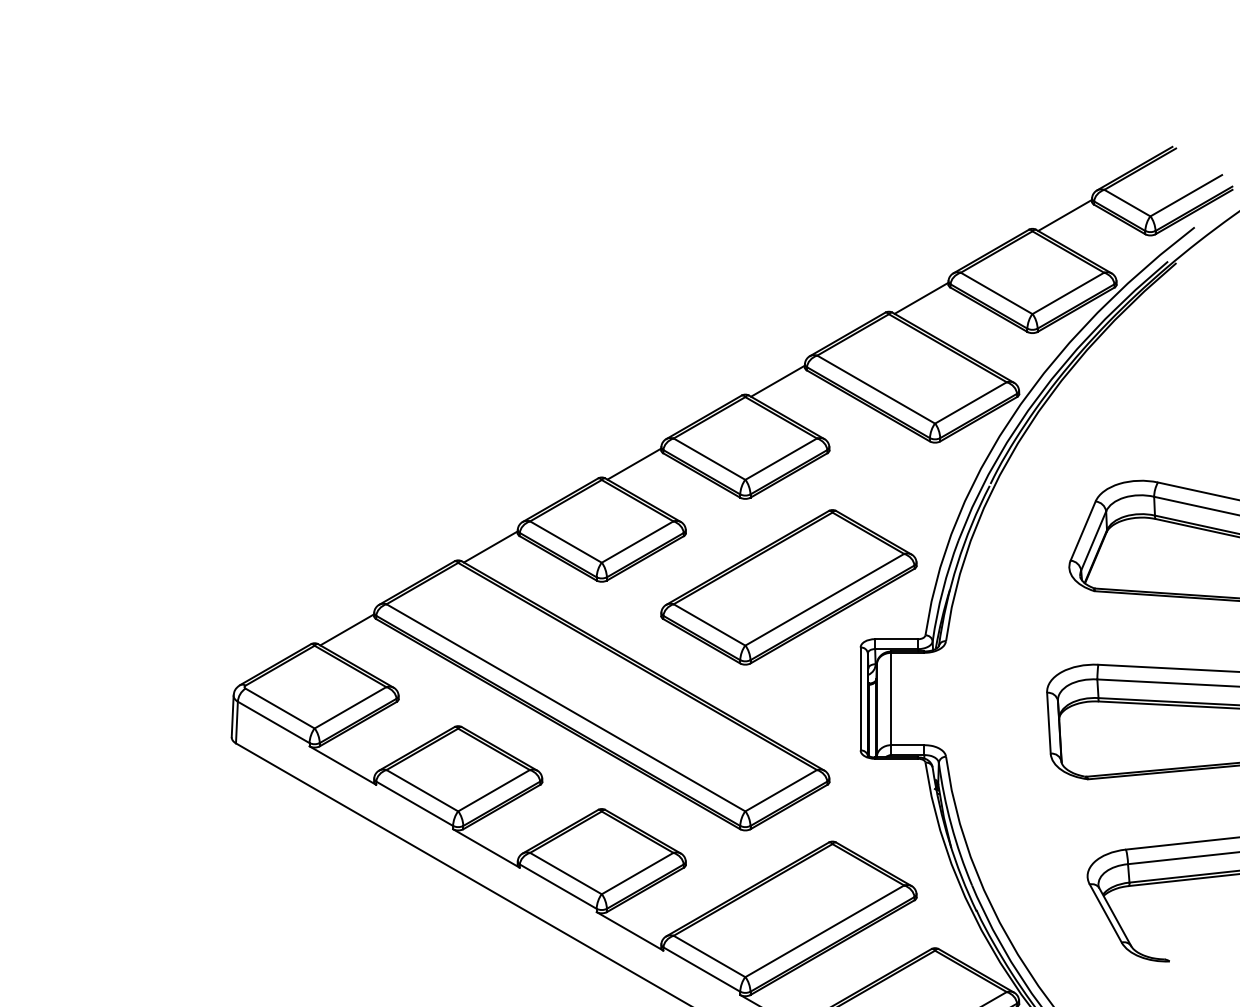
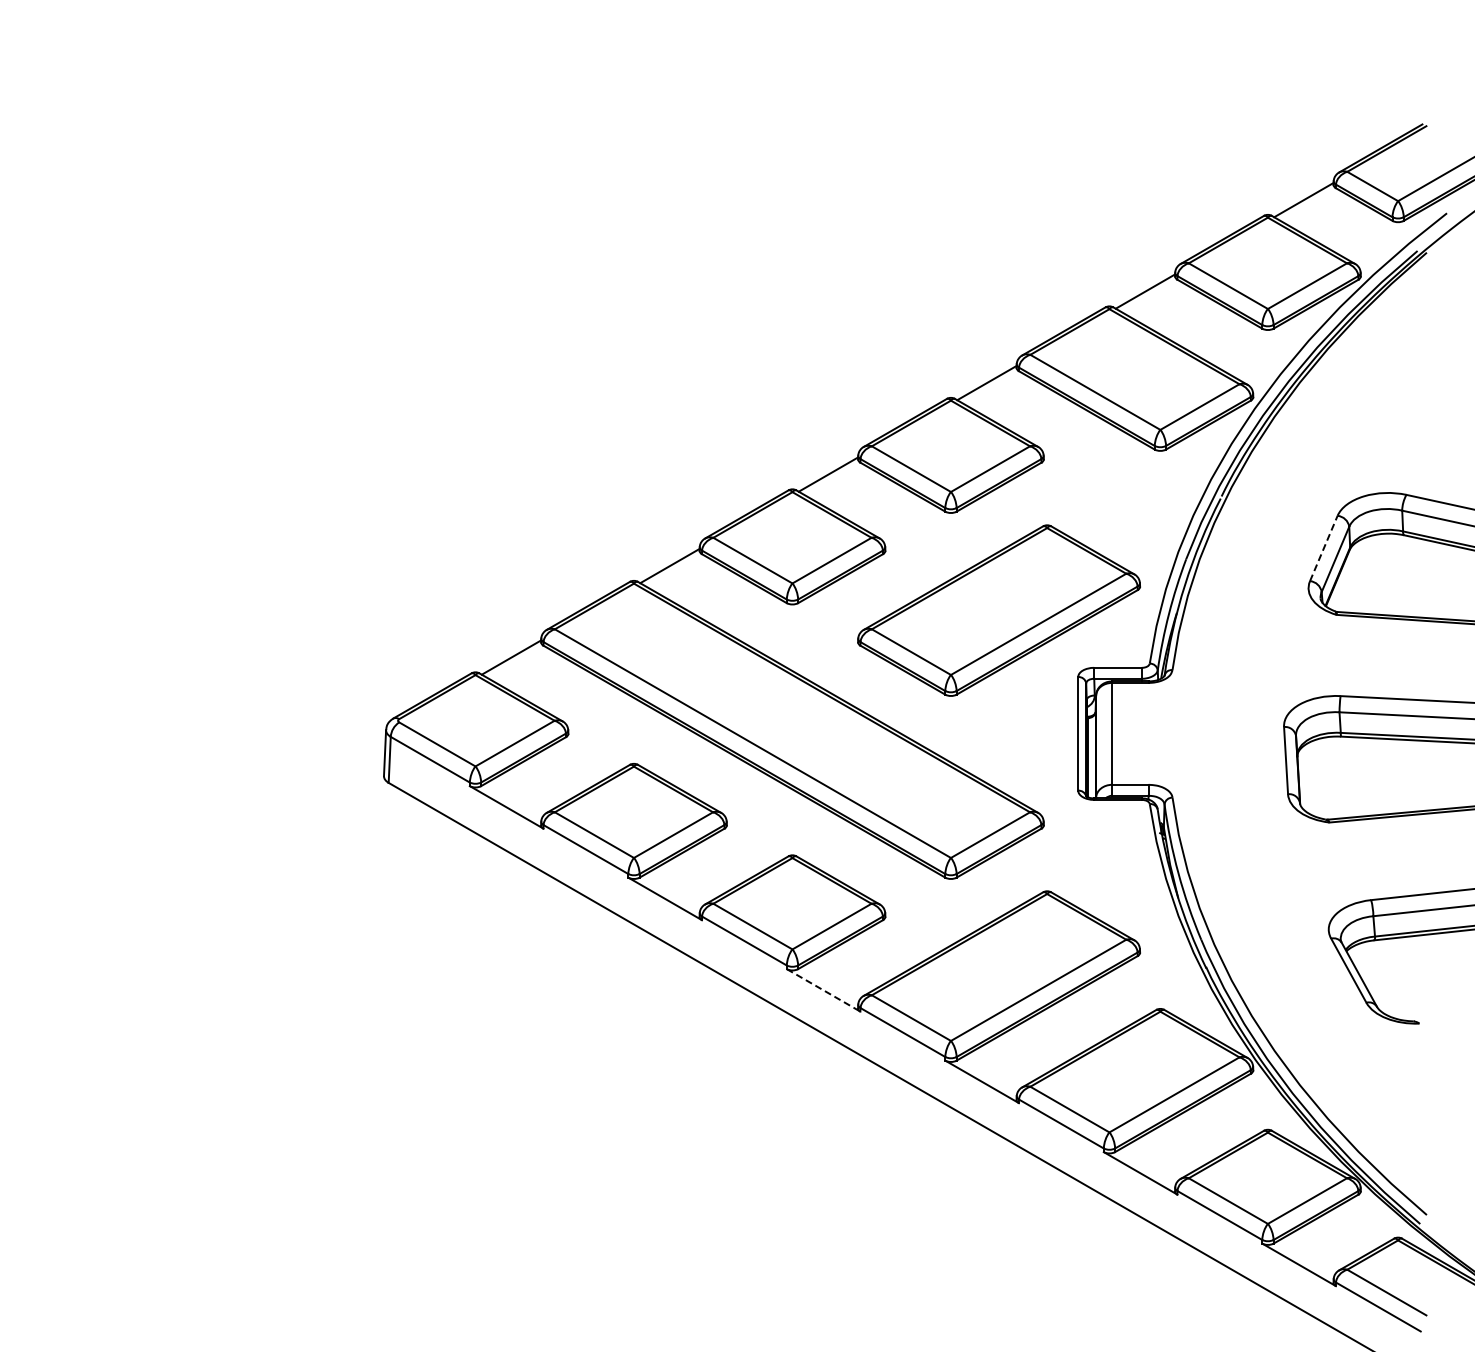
line: (1083, 531) -> (1324, 548), solid -> dashed
line: (630, 931) -> (824, 990), solid -> dashed

